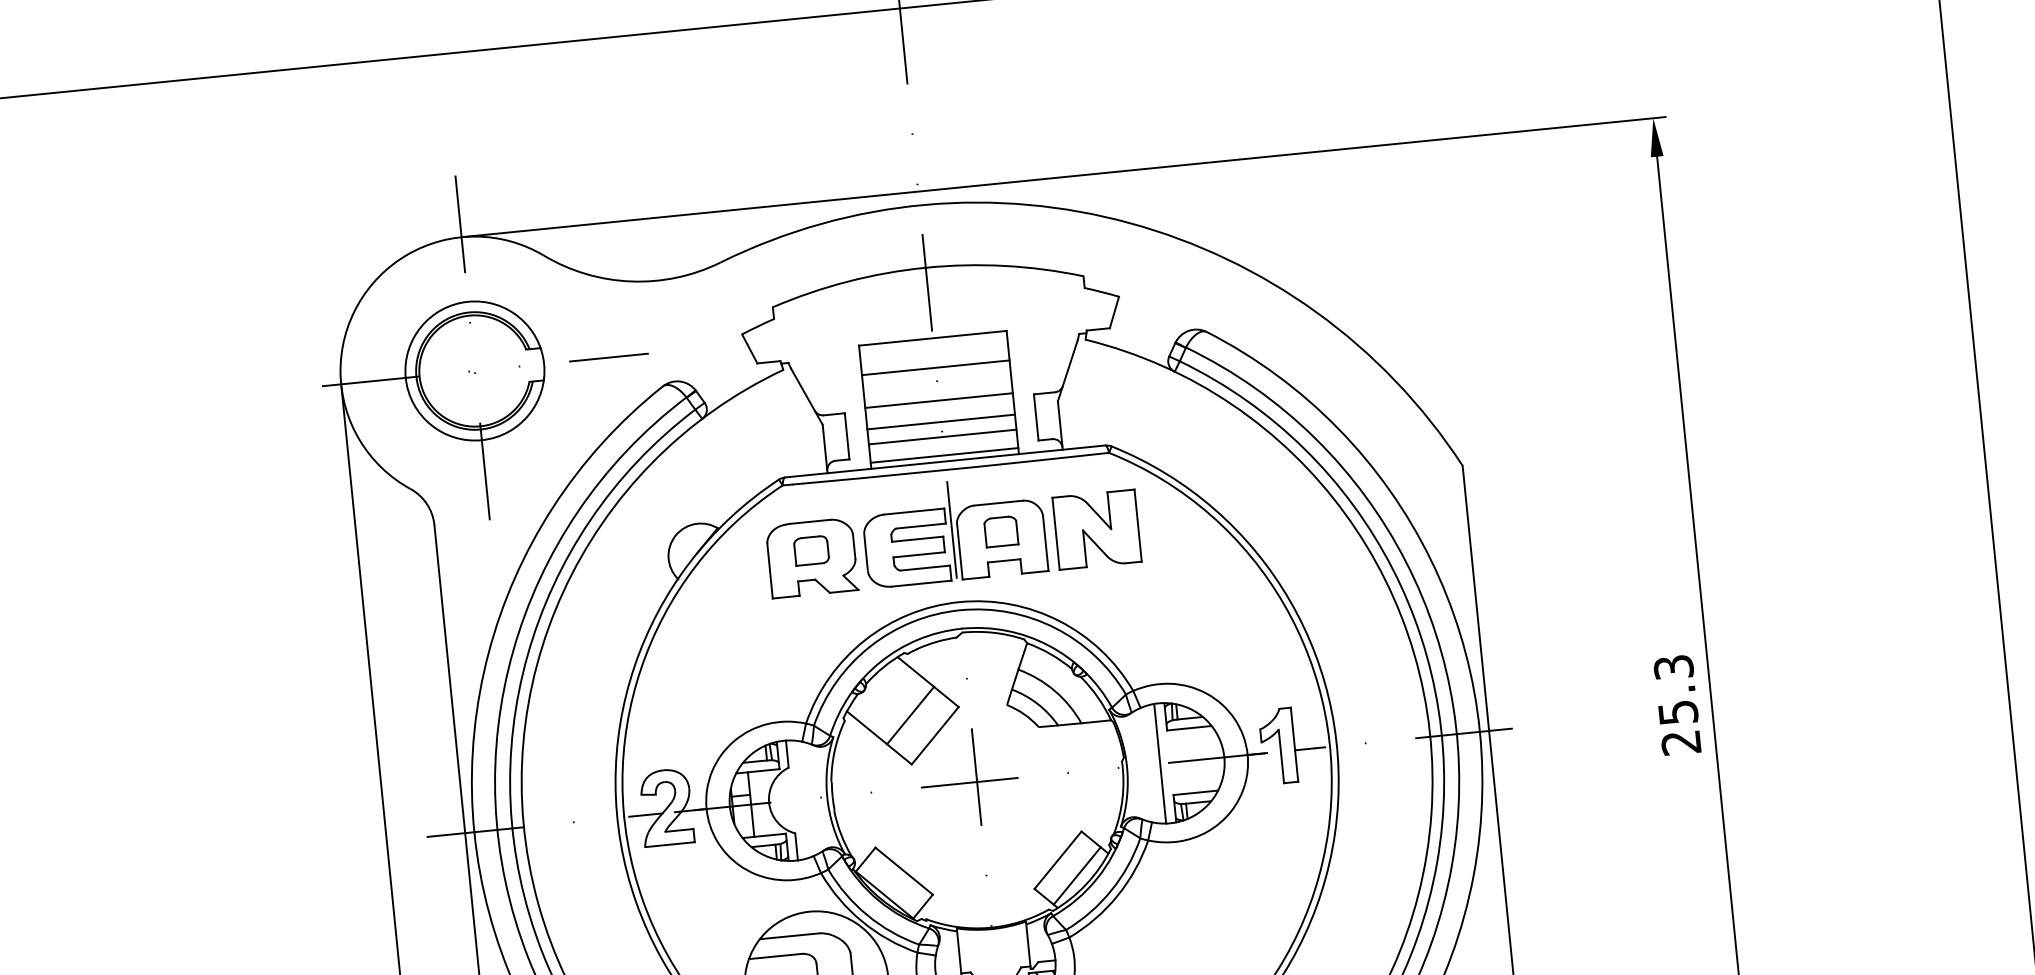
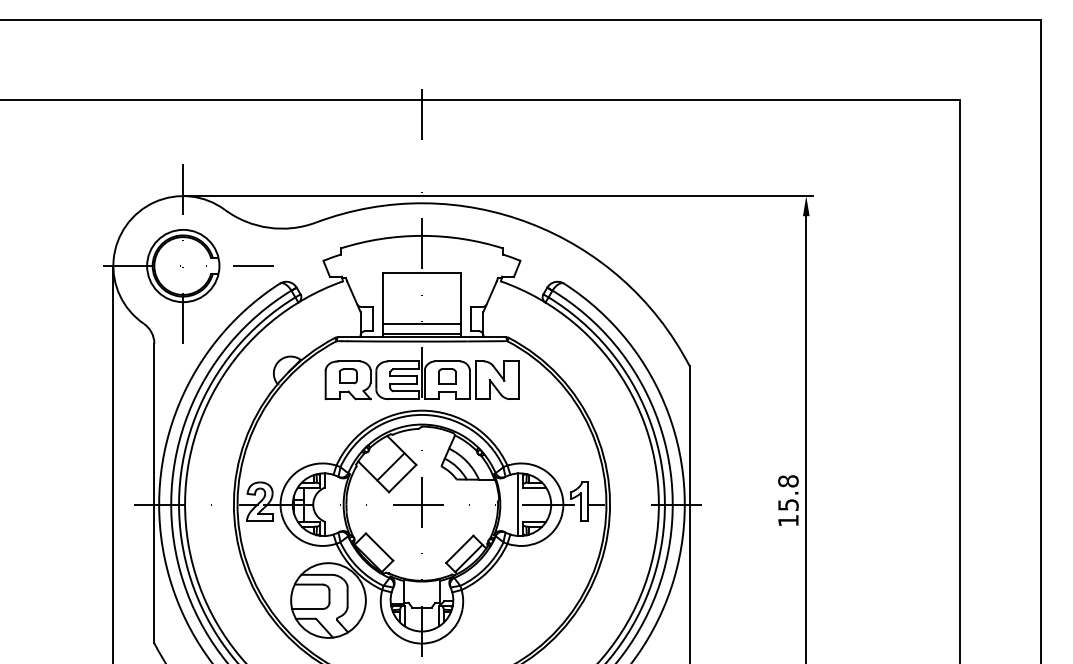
line: (934, 368) -> (421, 288), removed
line: (938, 401) -> (421, 305), removed
line: (940, 422) -> (421, 316), removed
text: (1677, 703) -> (788, 500), 25.3 -> 15.8

